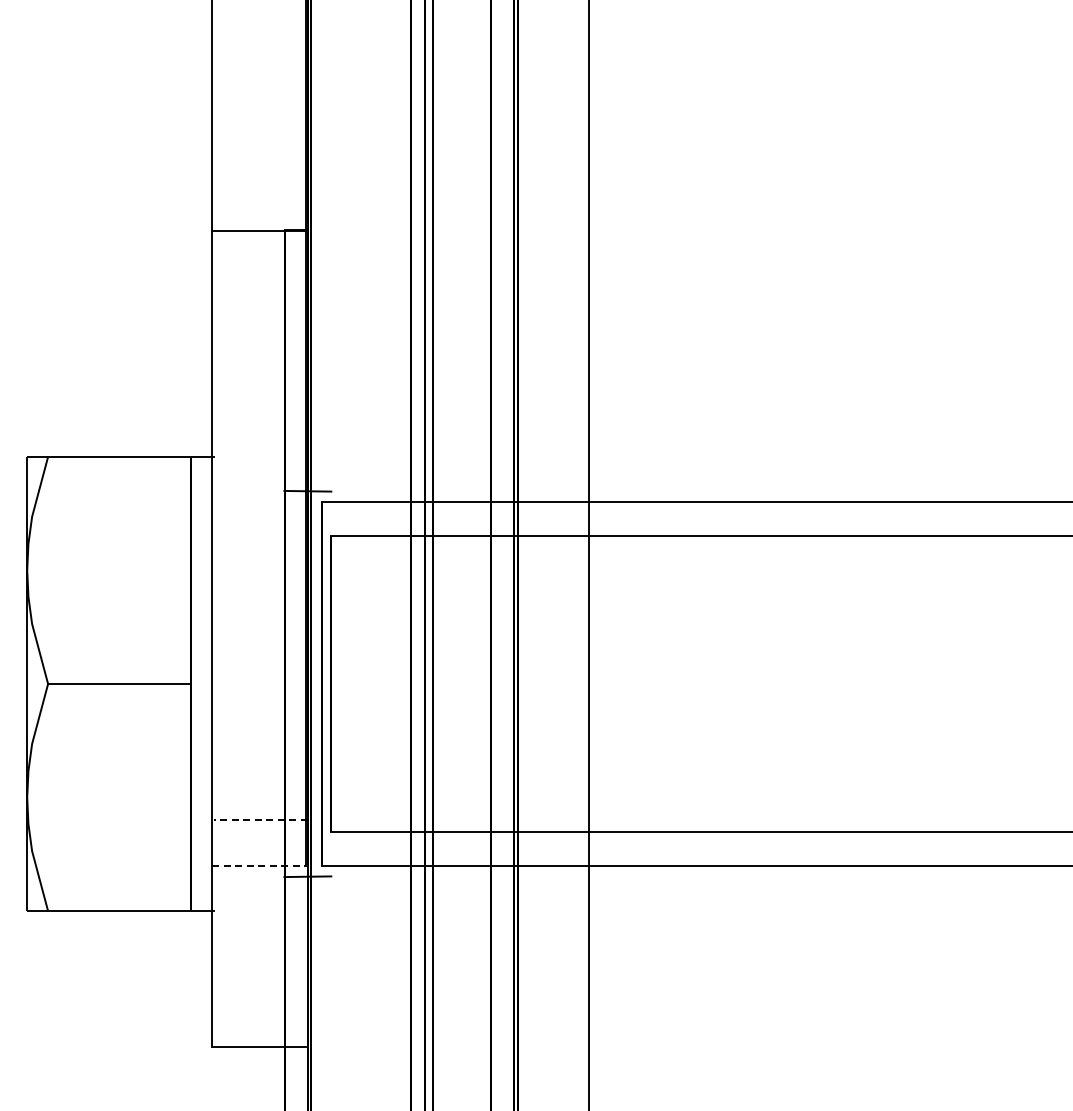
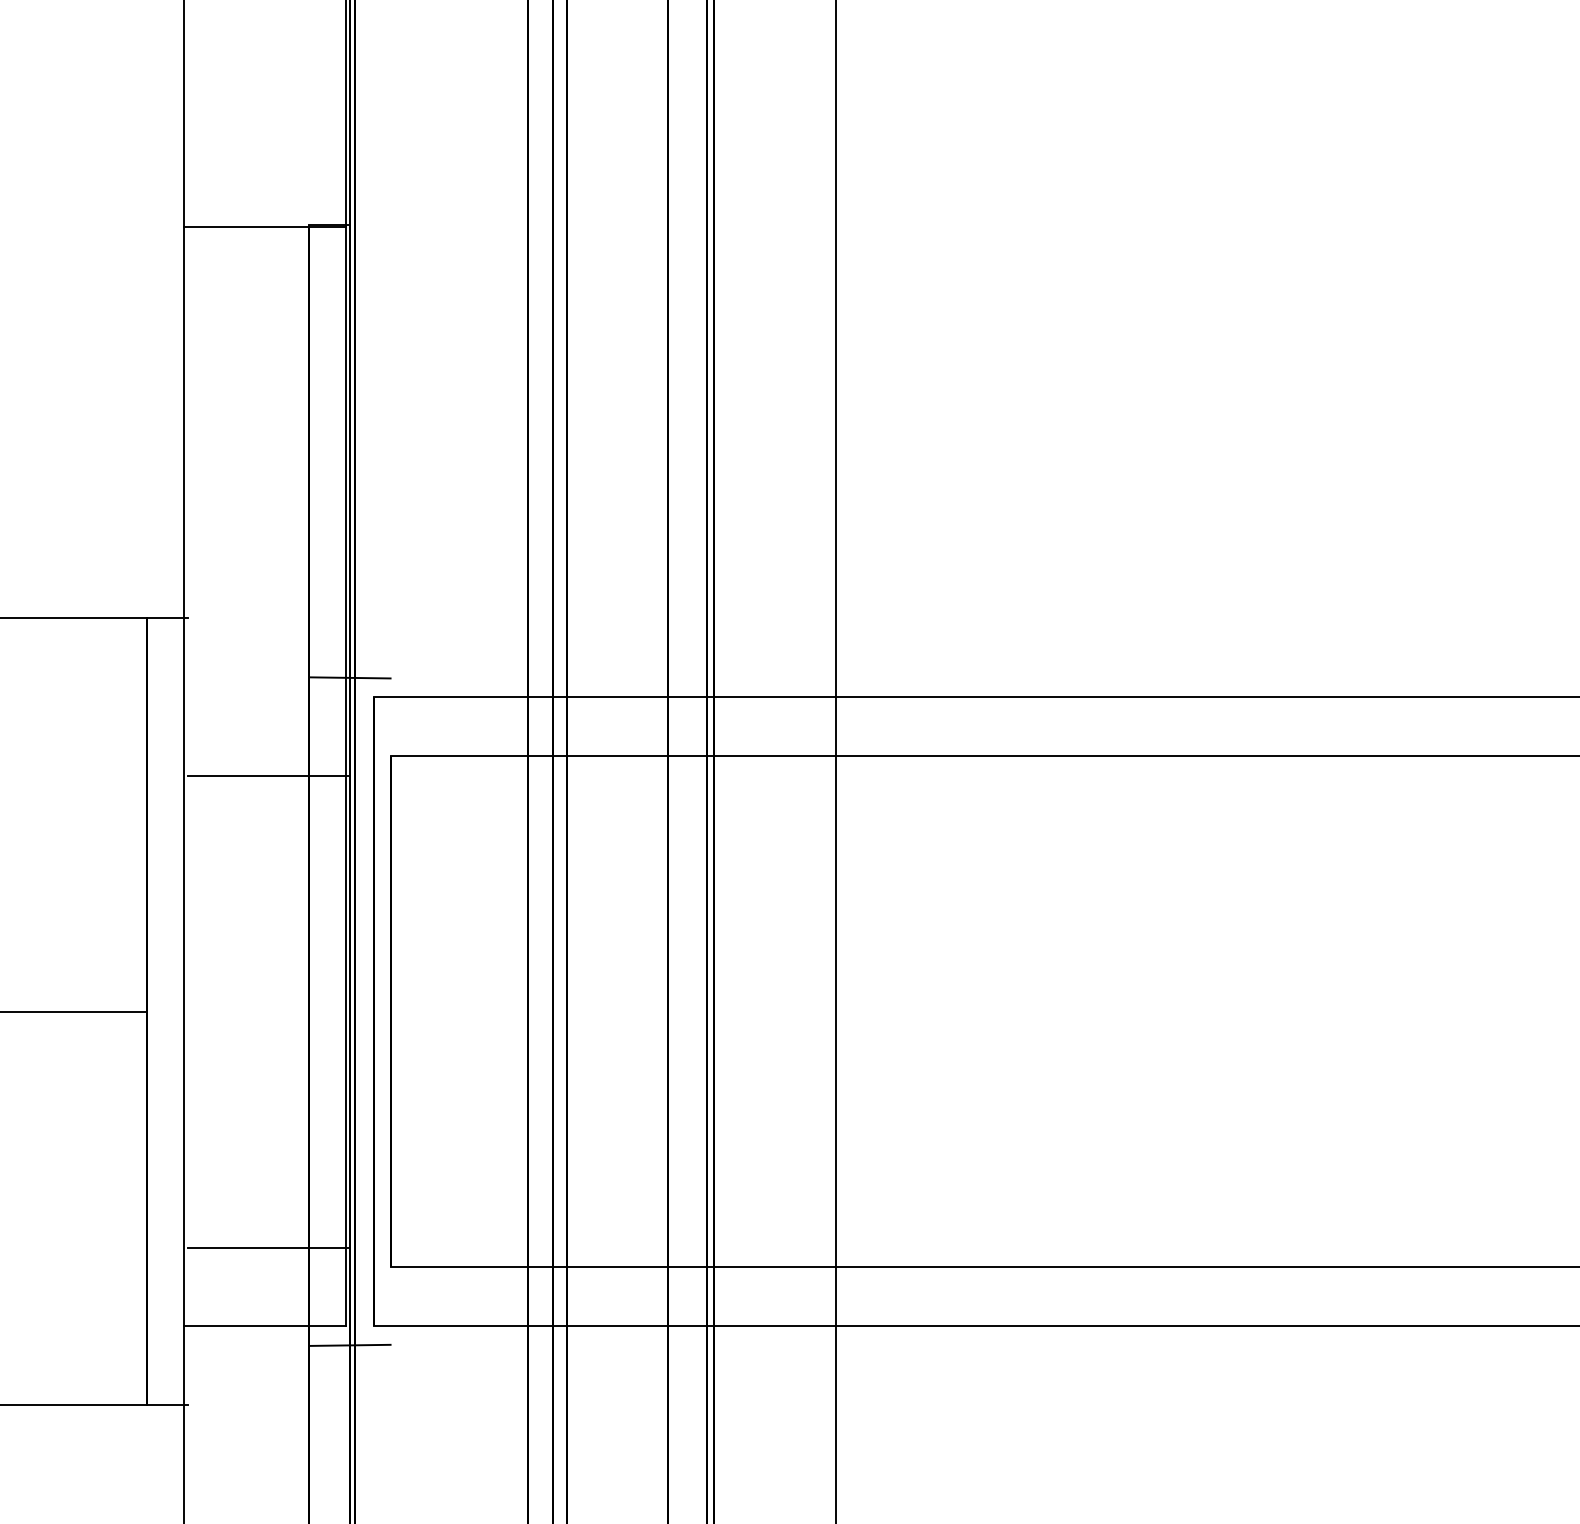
line: (260, 547) -> (267, 775), added
line: (261, 820) -> (269, 1248), dashed -> solid
line: (258, 865) -> (264, 1325), dashed -> solid

